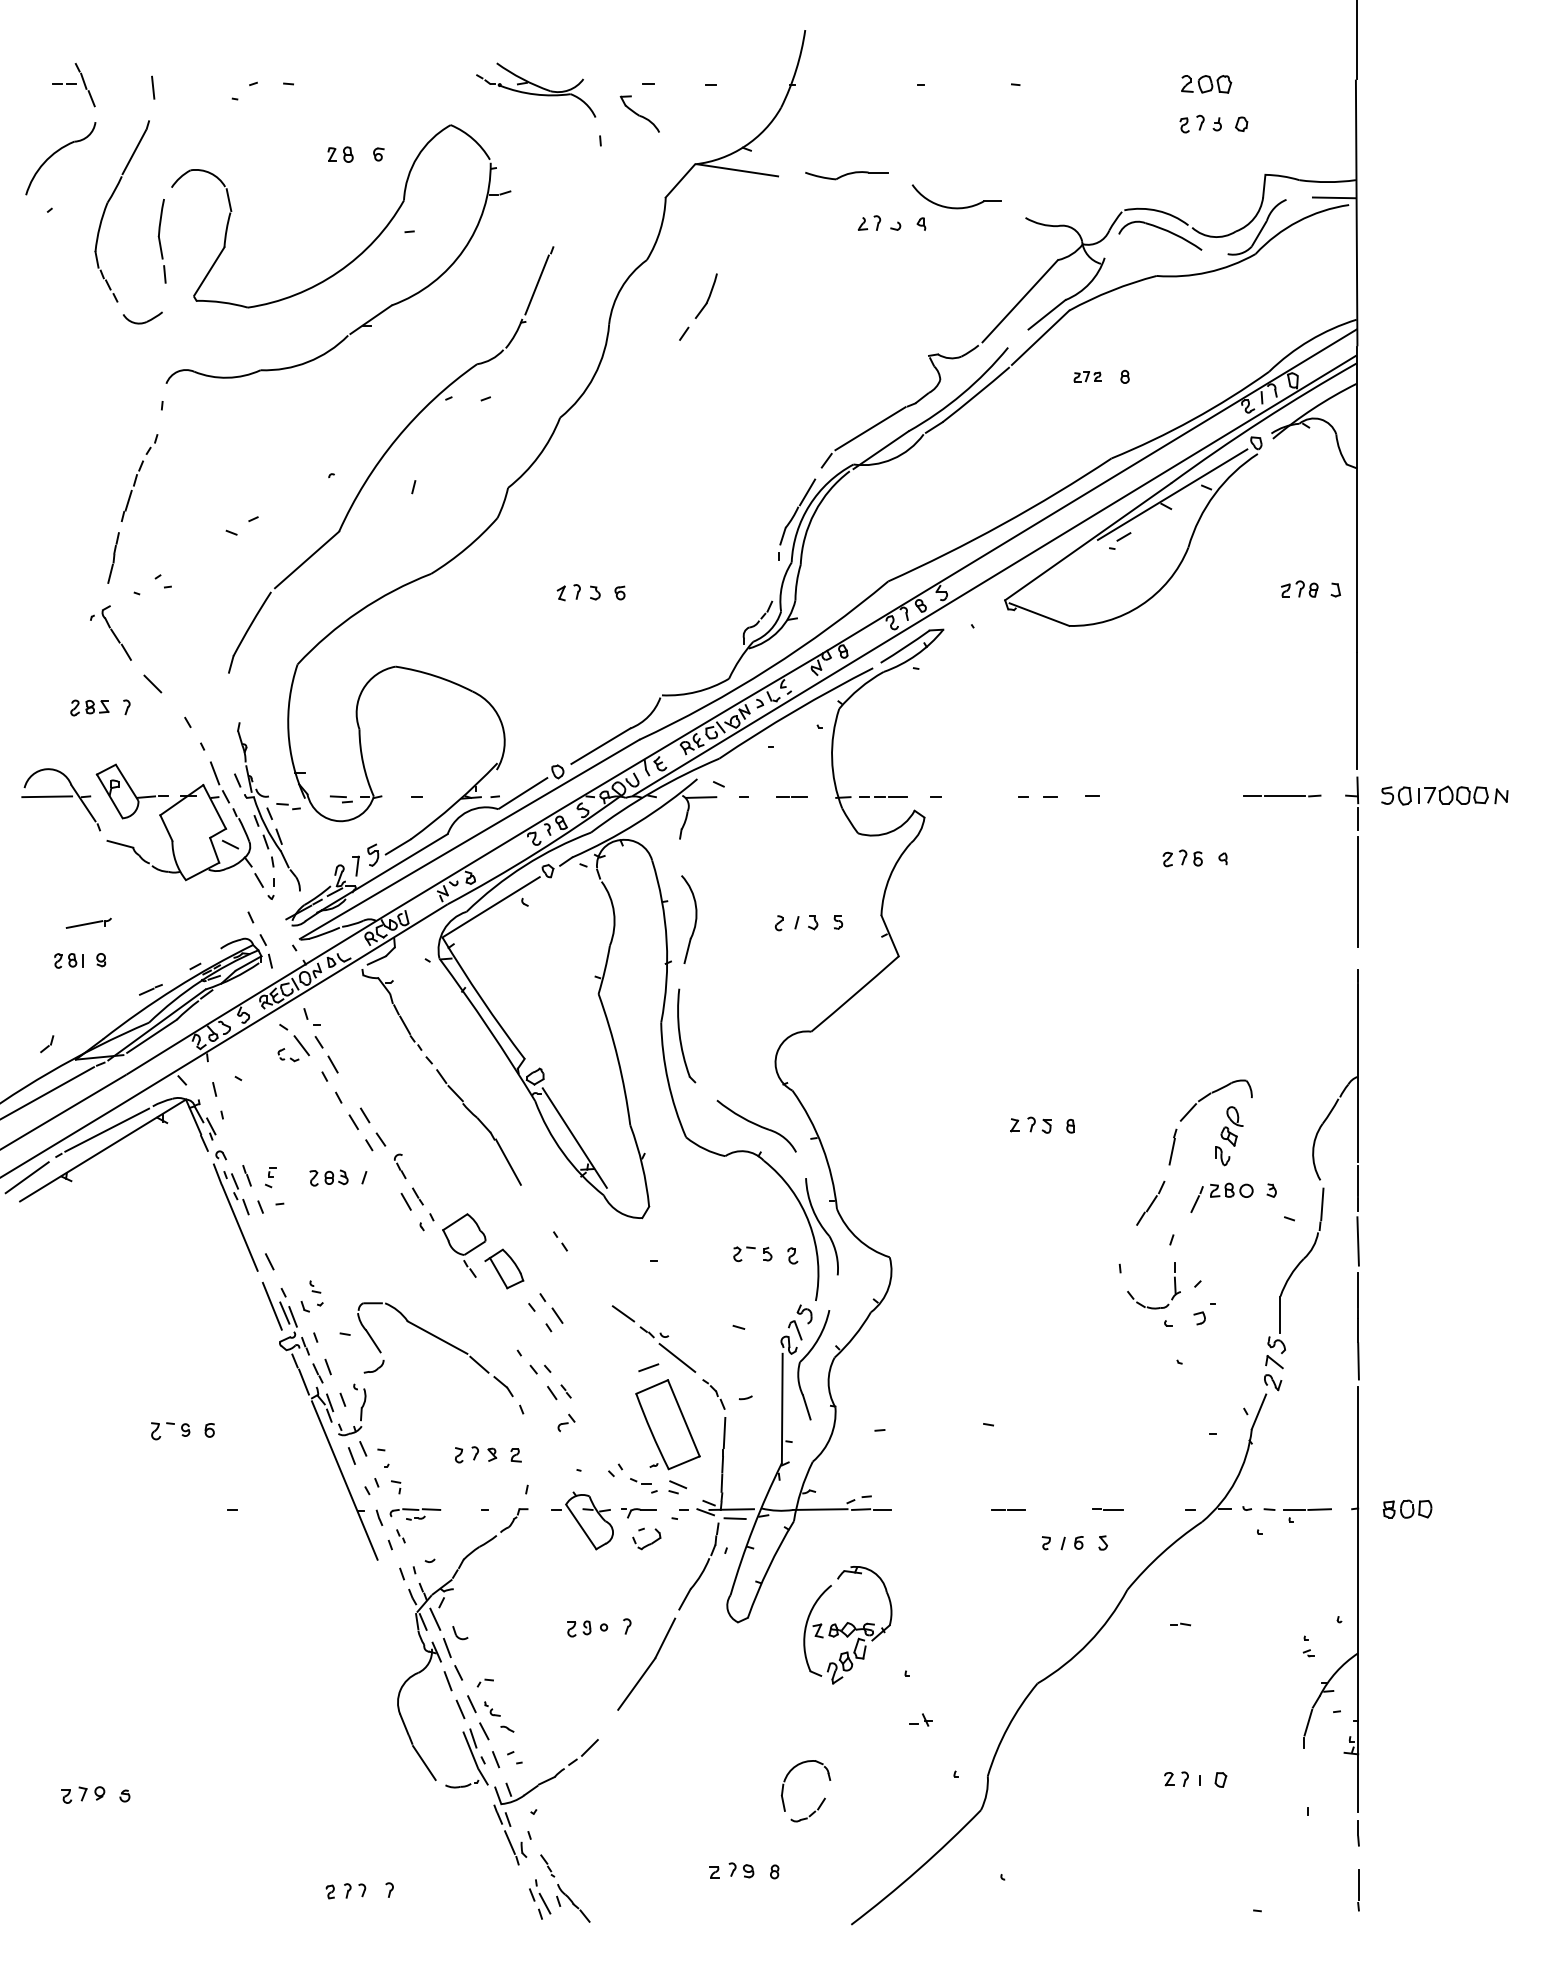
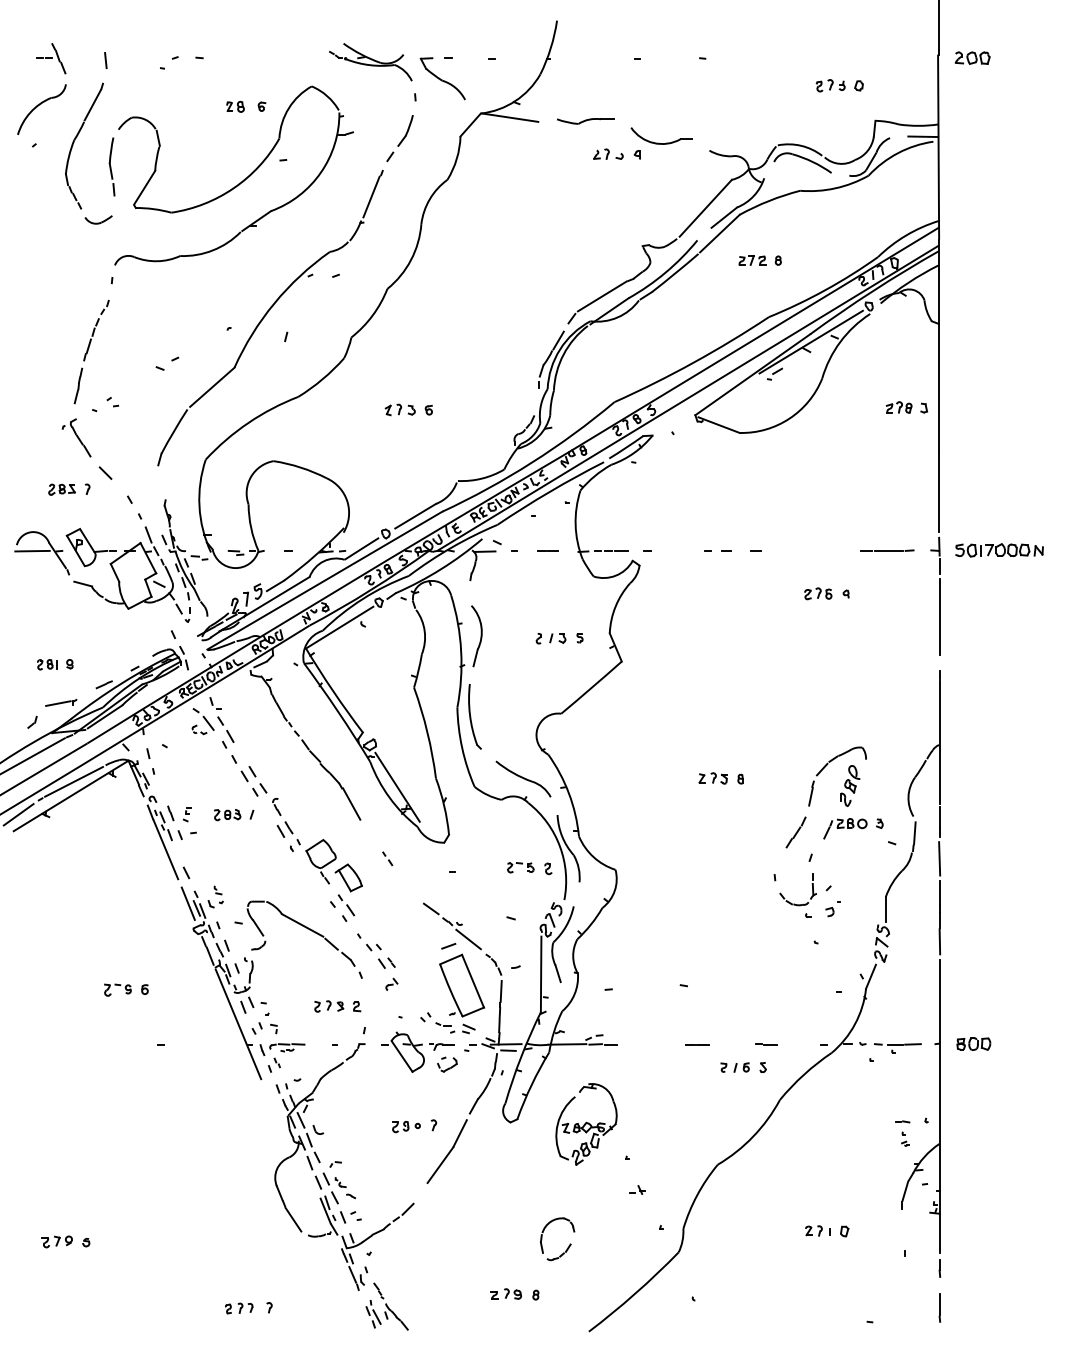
part: (1206, 83) -> (972, 57), moved
part: (639, 113) -> (442, 78), size x1.67
part: (697, 307) -> (399, 138), moved
part: (1087, 376) -> (752, 260), size x1.43
part: (89, 922) -> (61, 702), moved
part: (545, 1311) -> (342, 907), moved
line: (1180, 1623) -> (902, 1121), moved

